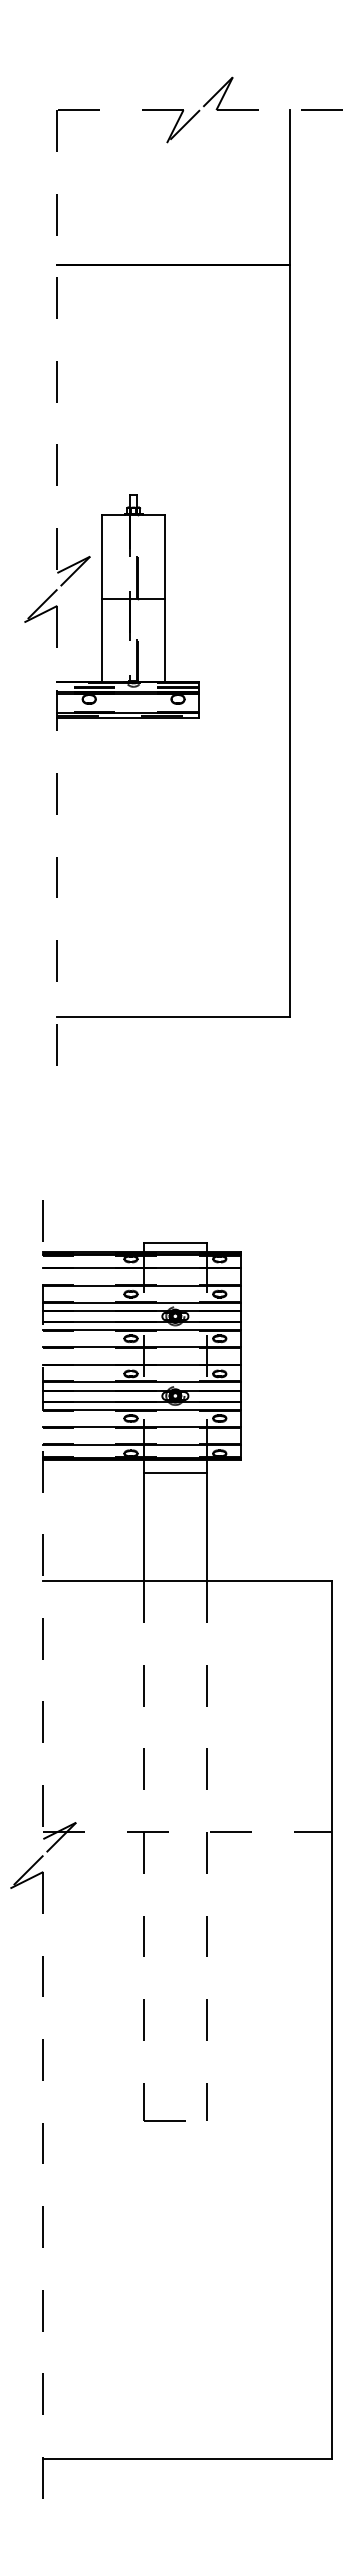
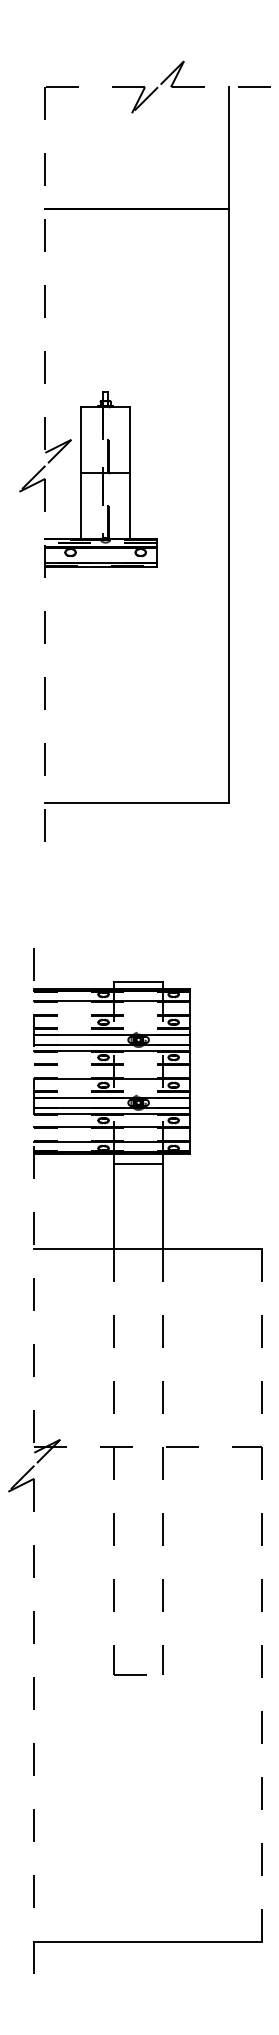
line: (142, 1285) -> (112, 1015), solid -> dashed
line: (142, 1302) -> (112, 1028), solid -> dashed
line: (142, 1347) -> (112, 1064), solid -> dashed
line: (142, 1382) -> (112, 1092), solid -> dashed
line: (332, 2020) -> (262, 1596), solid -> dashed

